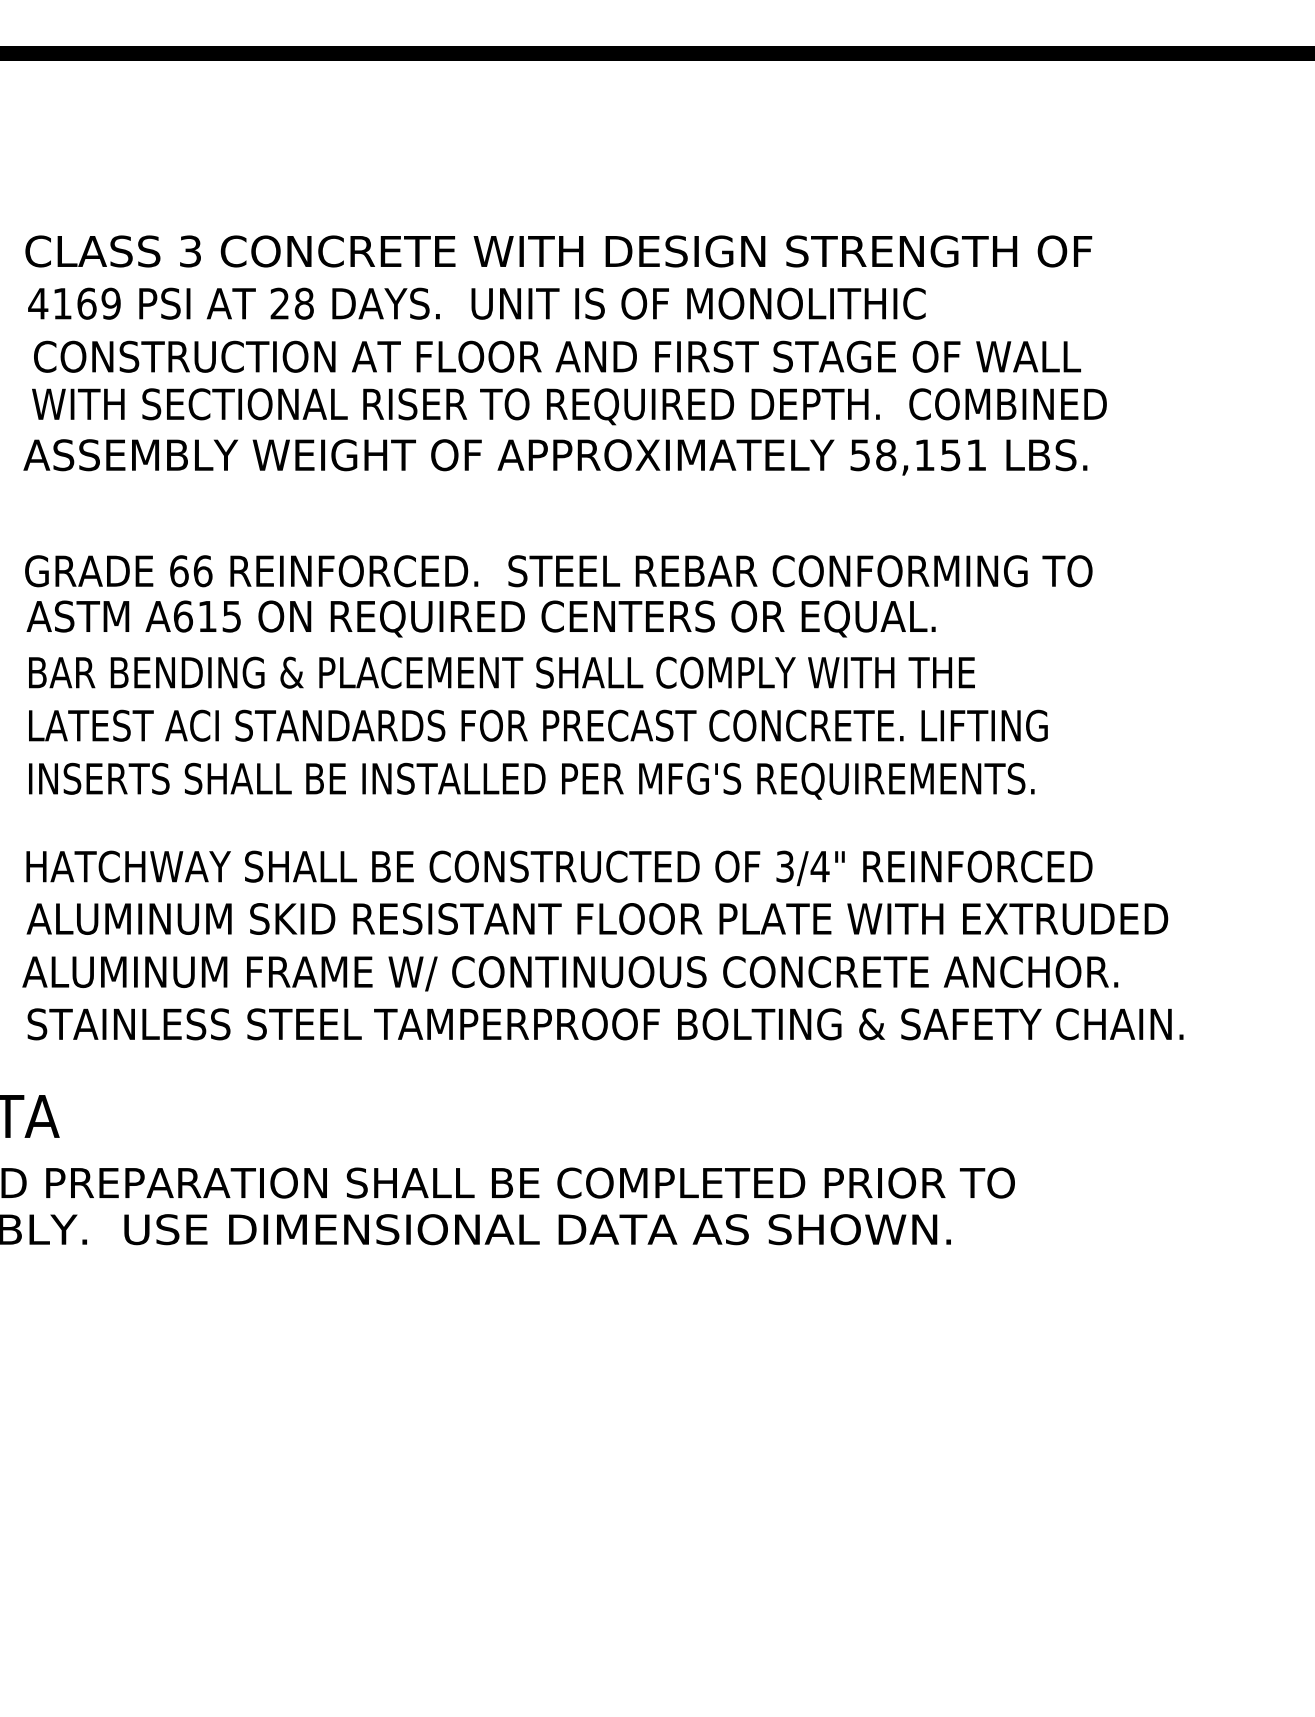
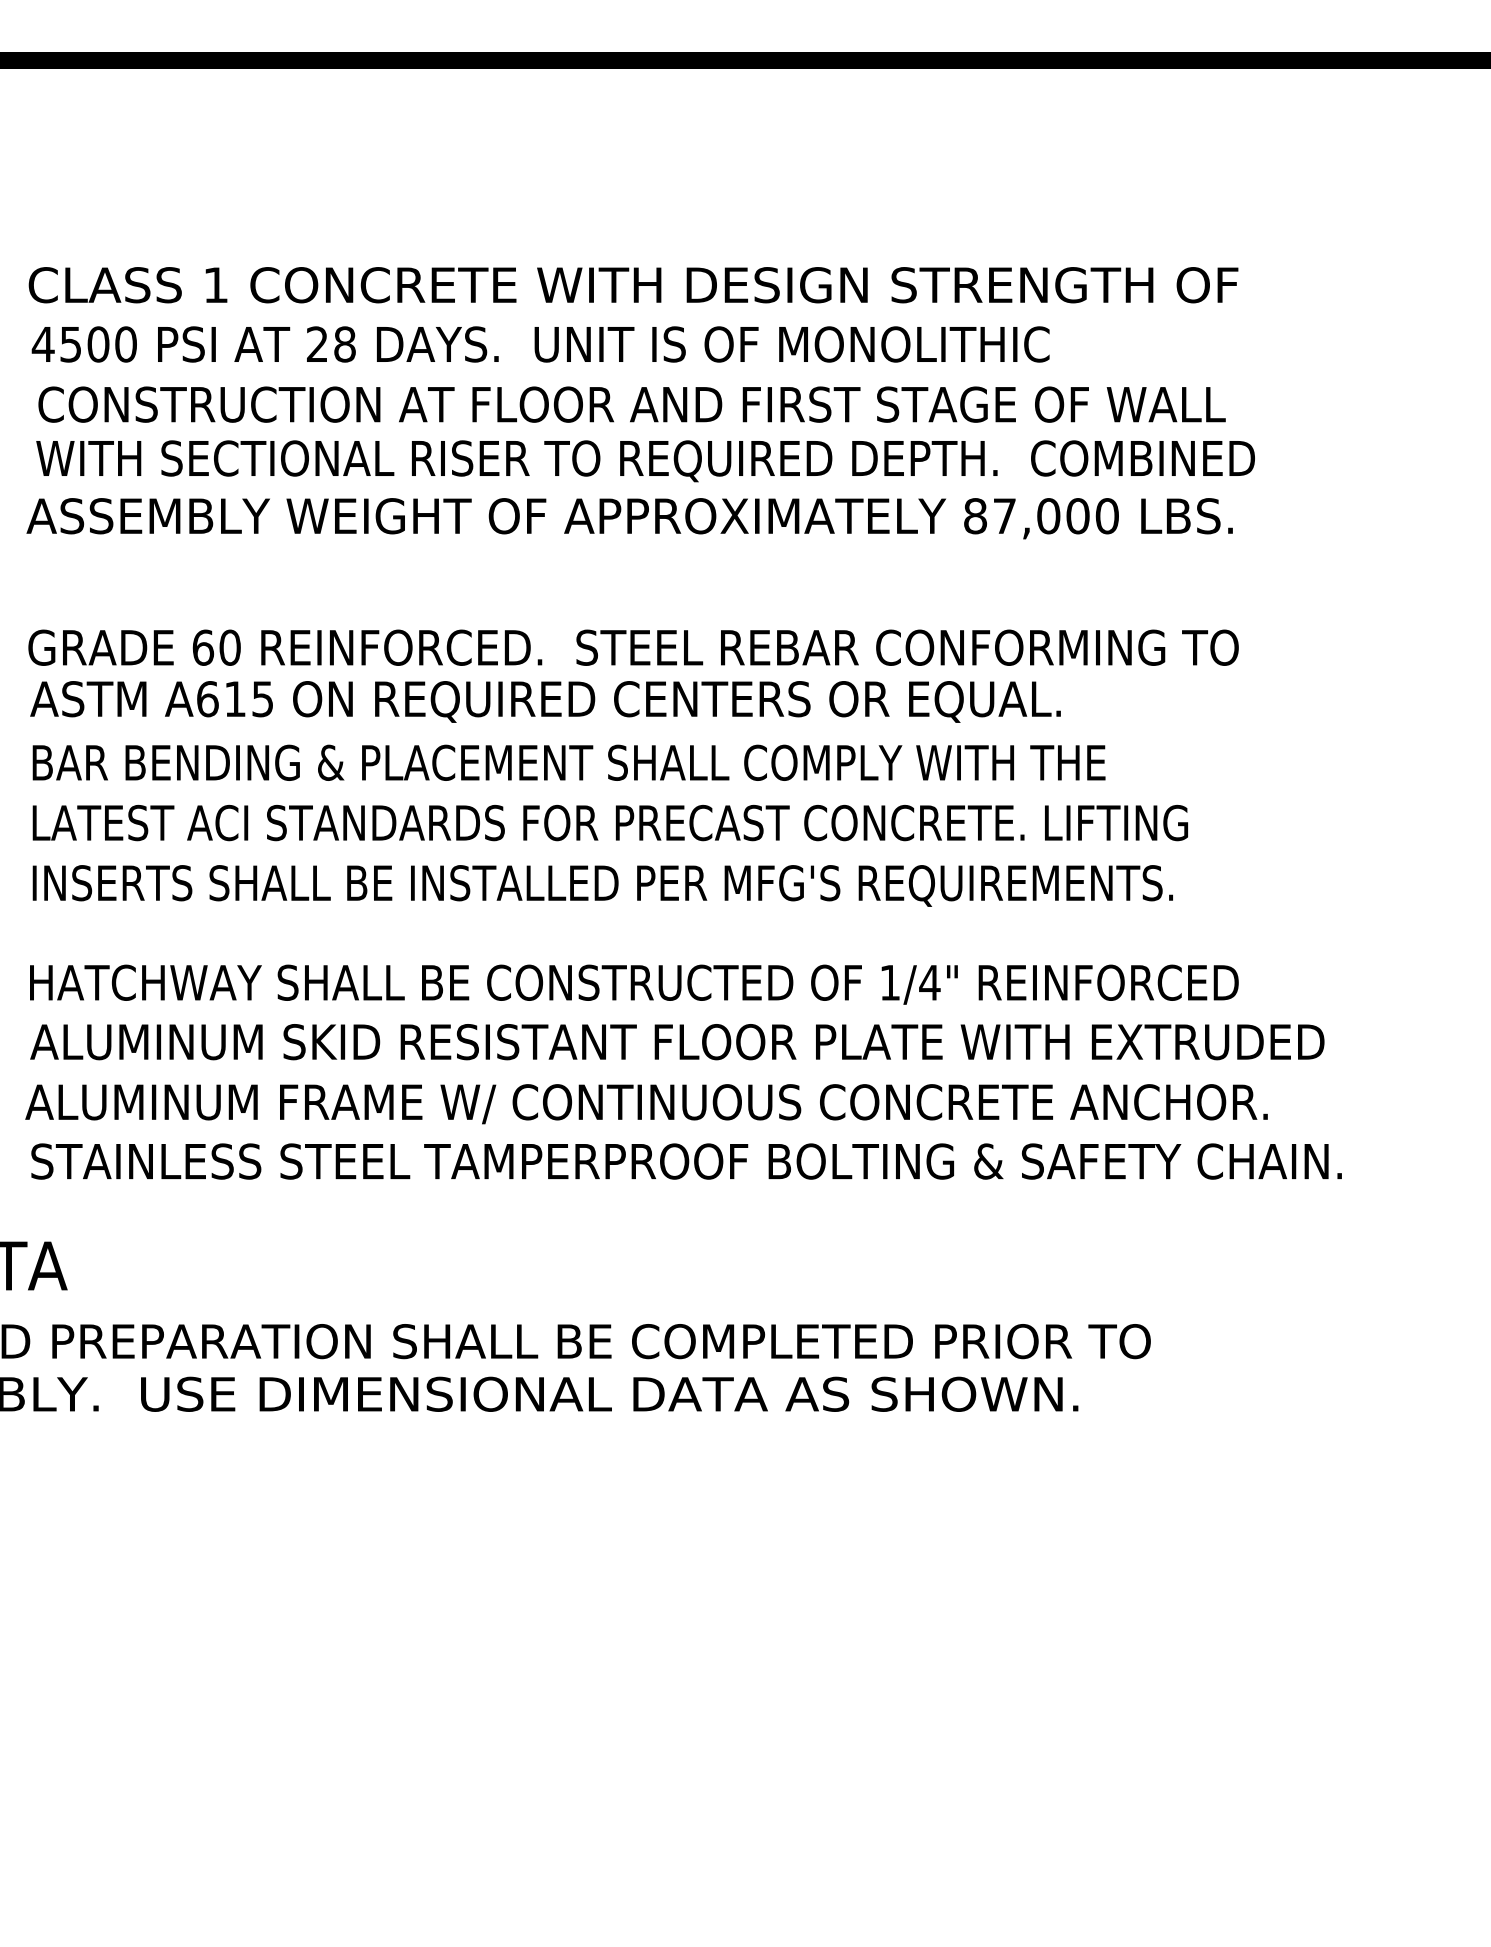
text: (190, 251) -> (215, 285), 3 -> 1
text: (86, 303) -> (98, 344), 4169 -> 4500
text: (918, 455) -> (1041, 516), 58,151 -> 87,000
text: (202, 571) -> (229, 648), 66 -> 60
text: (784, 866) -> (889, 982), 3/4" -> 1/4"

